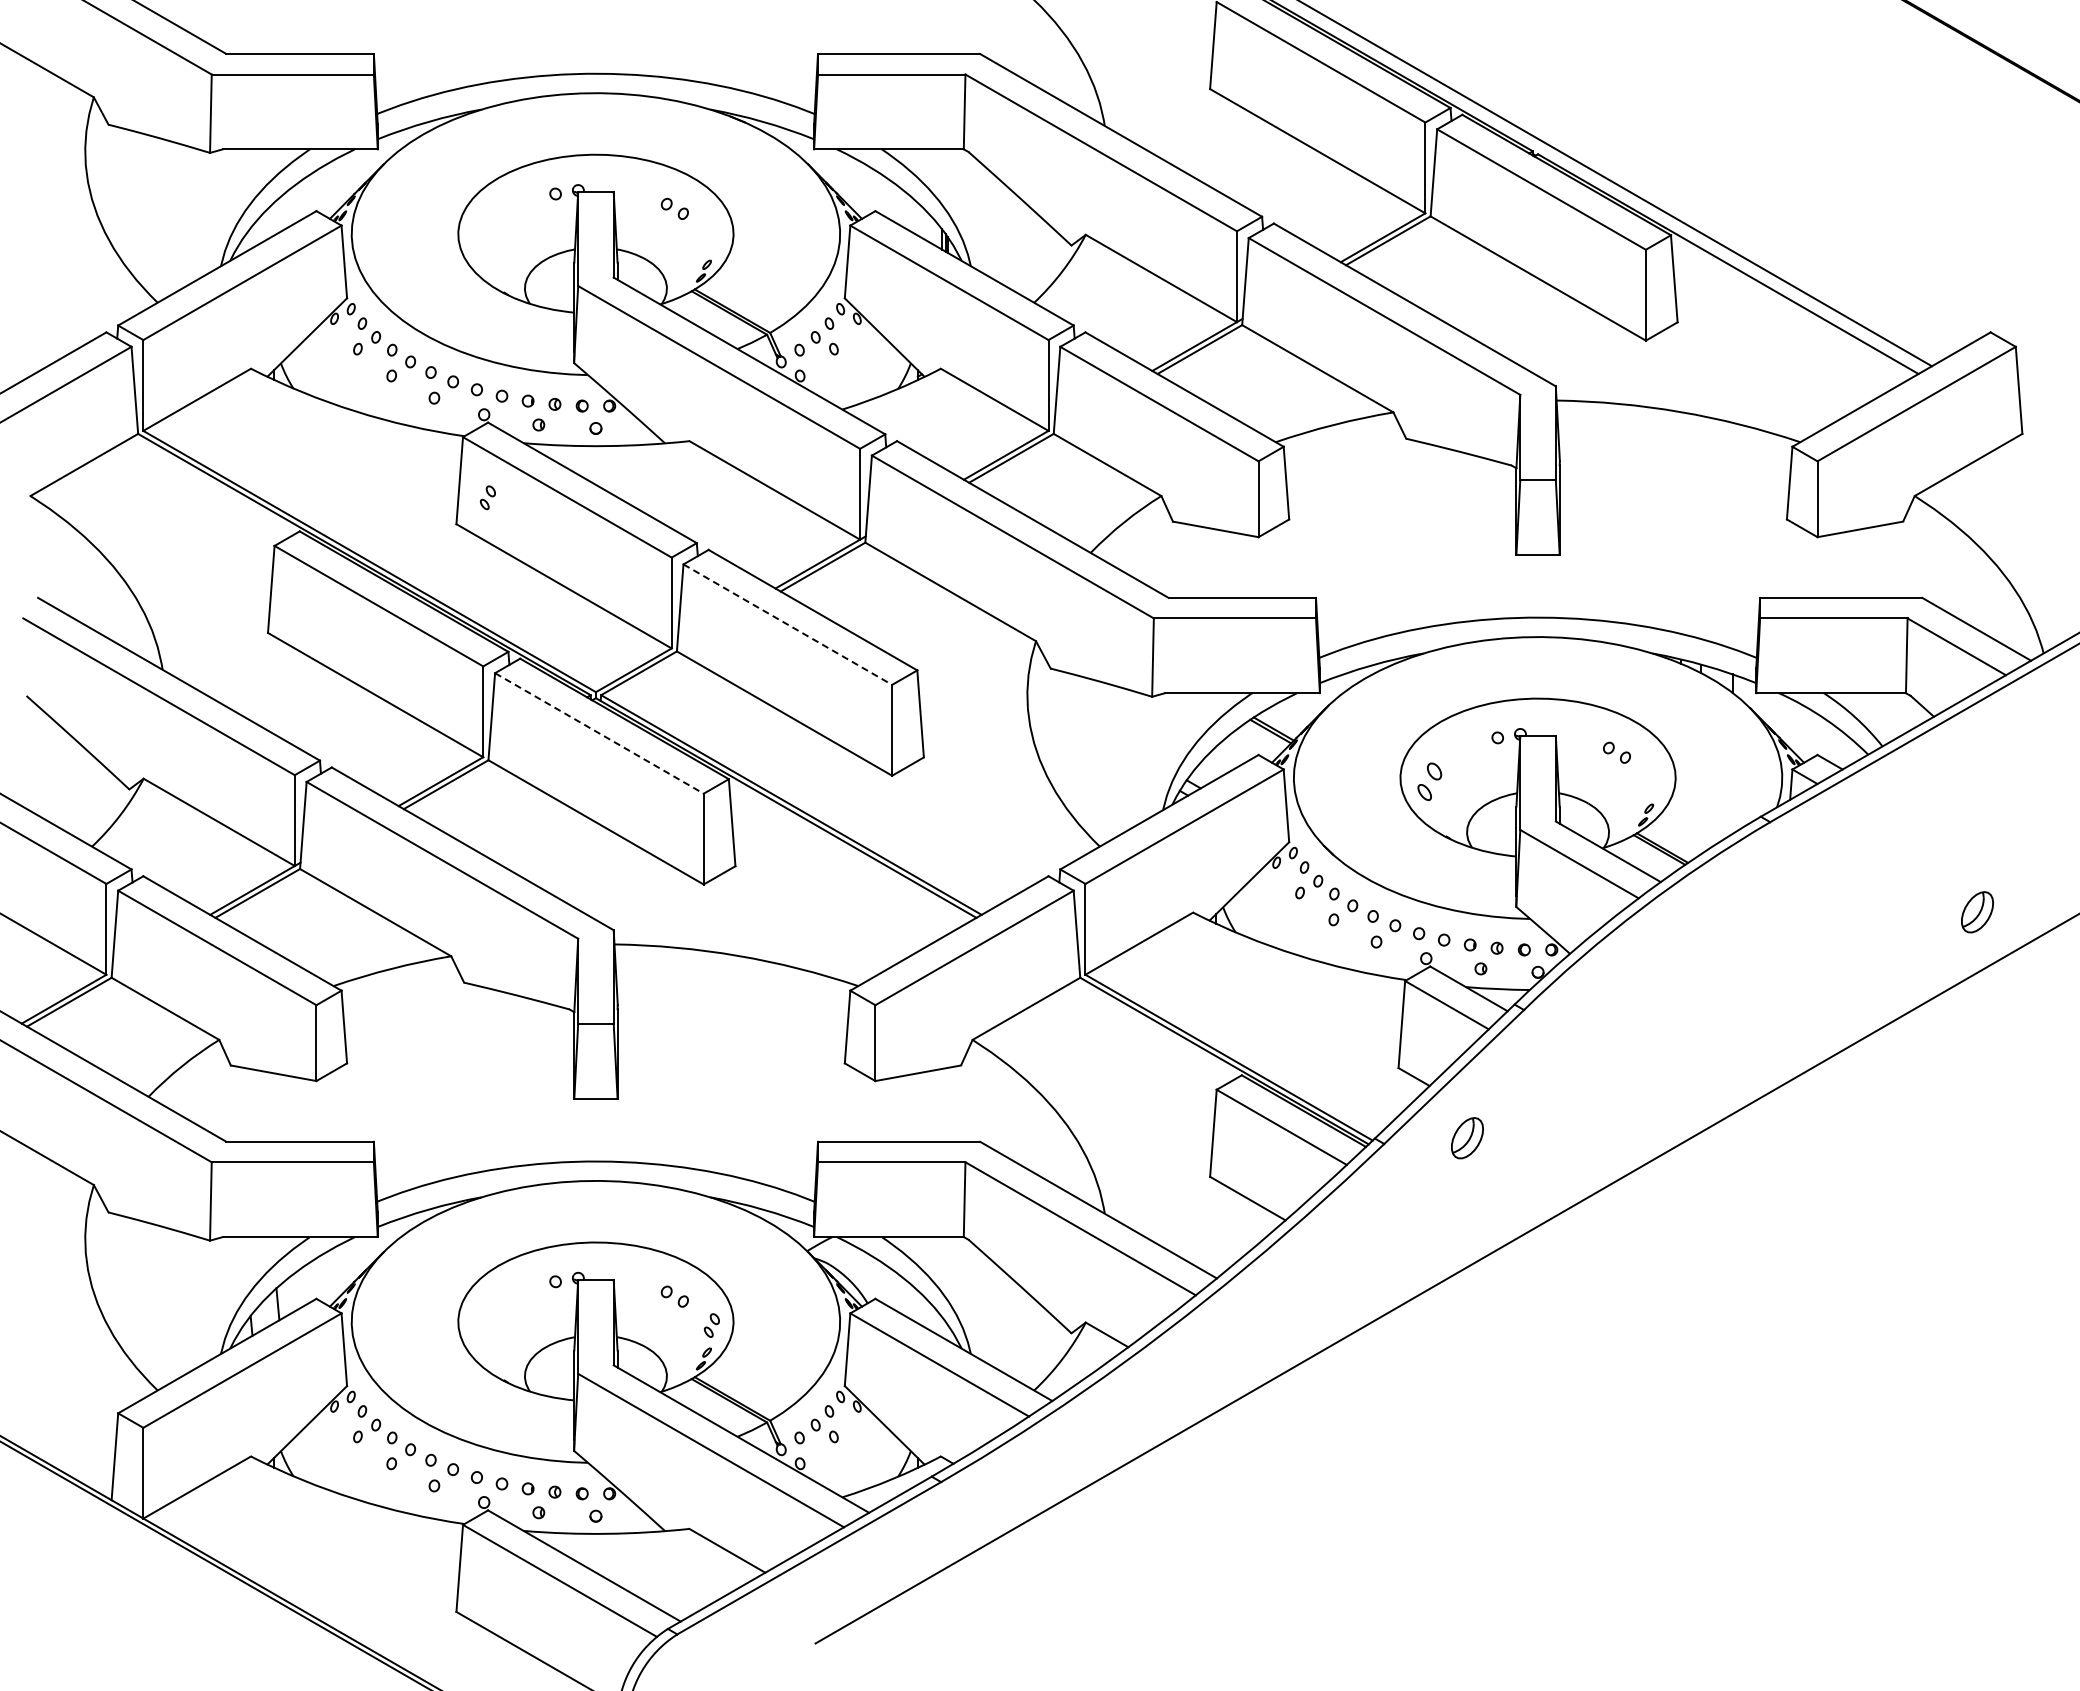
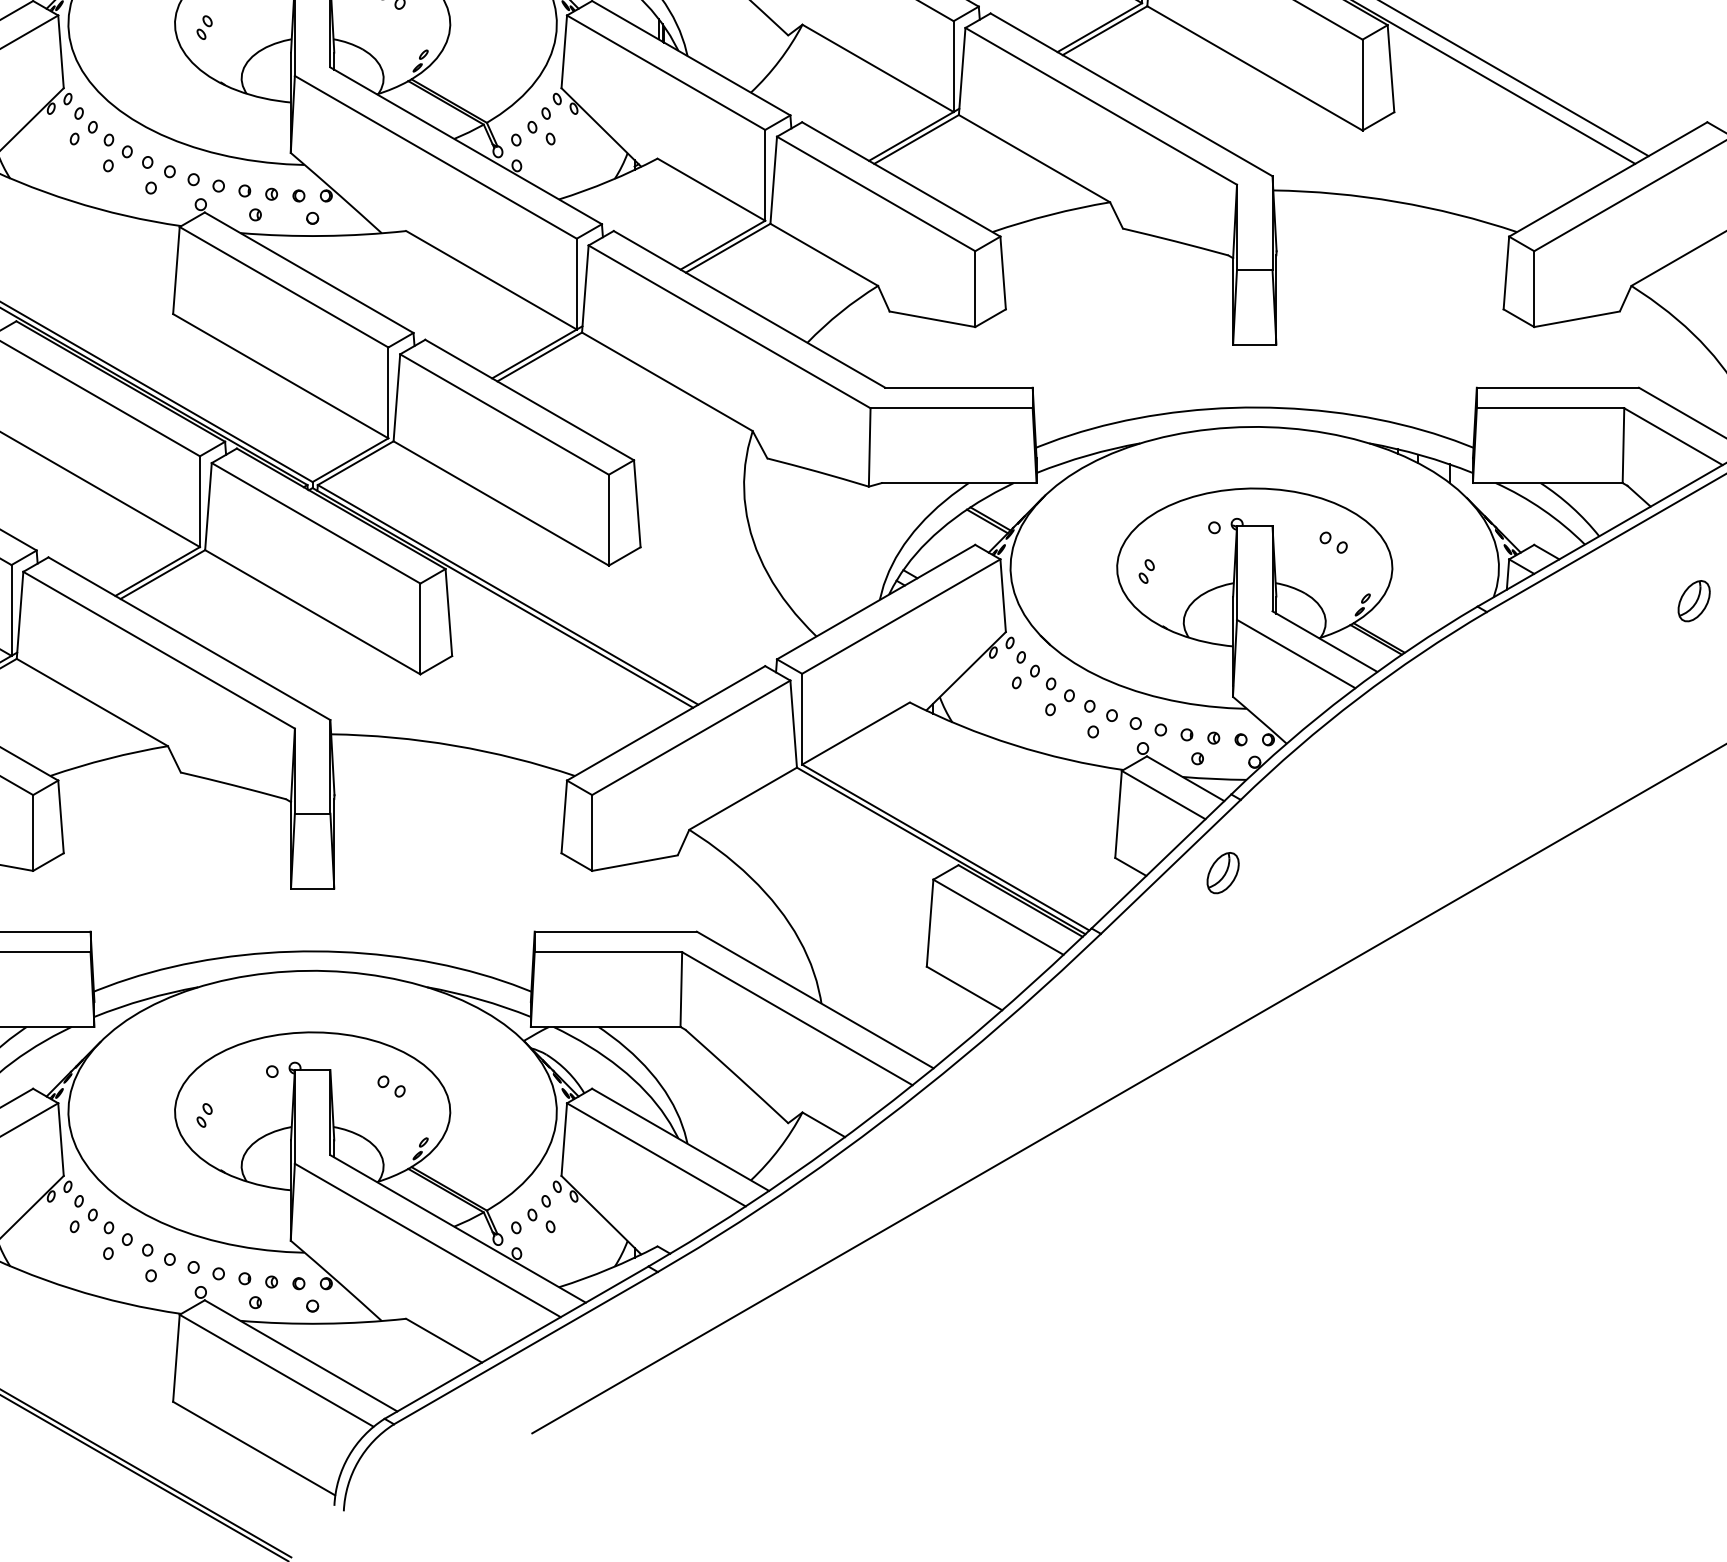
part: (487, 497) -> (204, 27), moved
line: (788, 624) -> (505, 414), dashed -> solid
line: (599, 733) -> (316, 523), dashed -> solid
part: (1430, 781) -> (1147, 571), size x0.62
part: (1977, 912) -> (1694, 601), moved
part: (1467, 1138) -> (1223, 873), moved
part: (711, 1325) -> (204, 1115), moved

